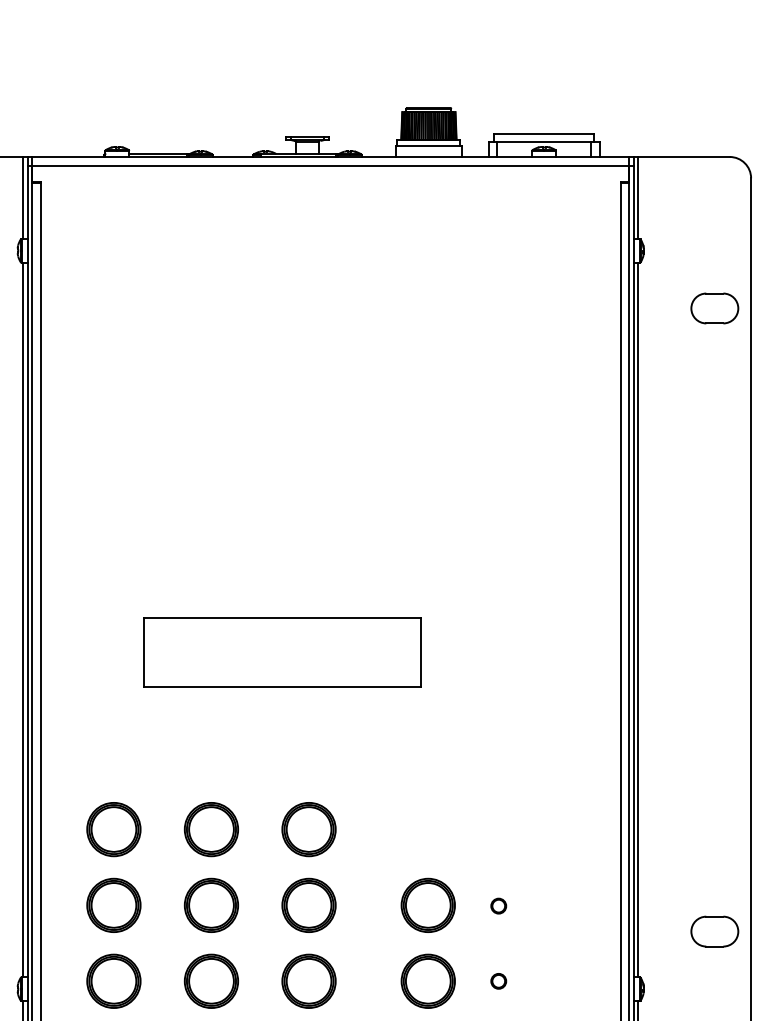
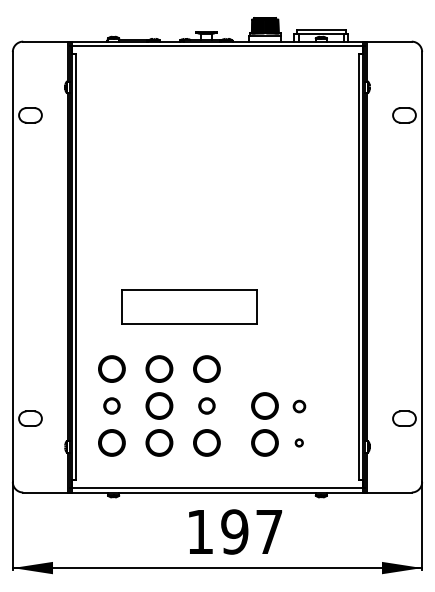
part: (281, 651) -> (189, 306), moved
part: (113, 904) -> (111, 405), size x0.6
part: (308, 904) -> (206, 405), size x0.6
part: (497, 904) -> (298, 405), size x1.6

